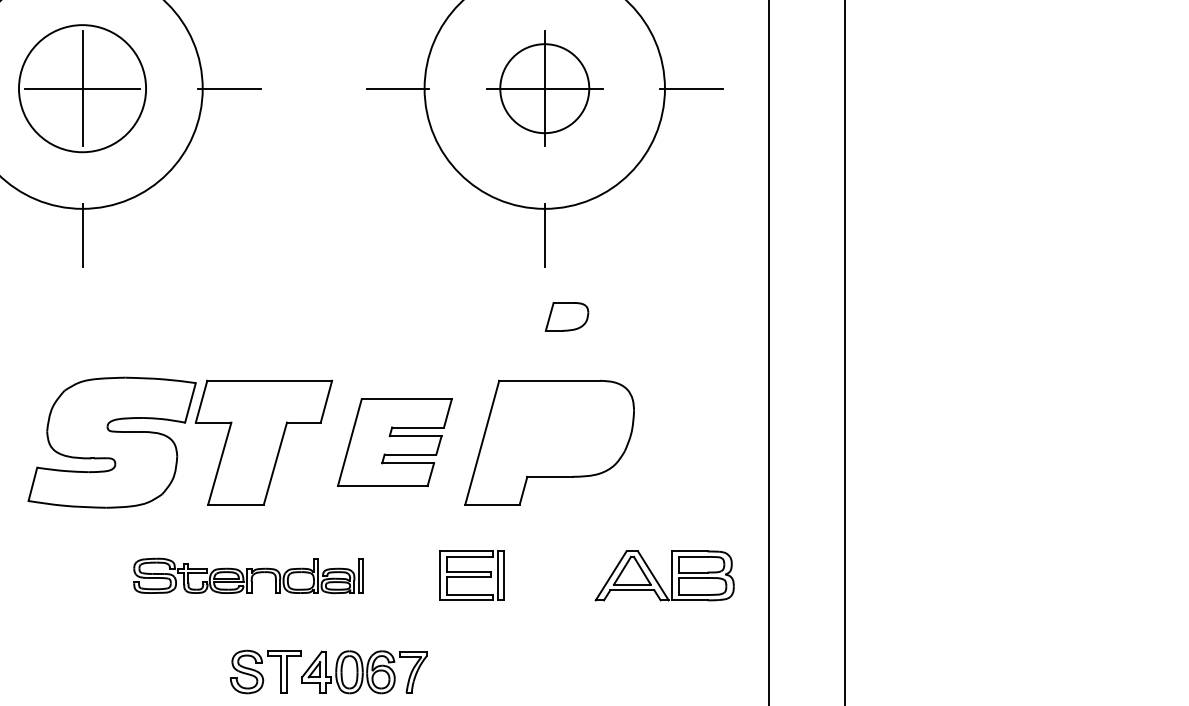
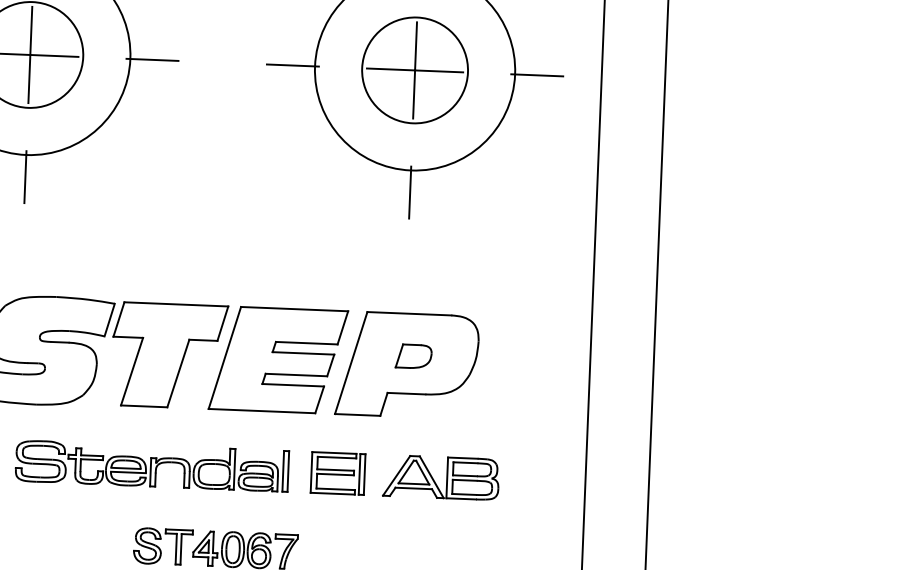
circle: (544, 88) -> (414, 70), size x1.43
part: (566, 316) -> (413, 356), moved
part: (394, 442) -> (278, 359), size x1.43
part: (248, 575) -> (152, 465), size x1.43
part: (671, 575) -> (446, 477), moved

